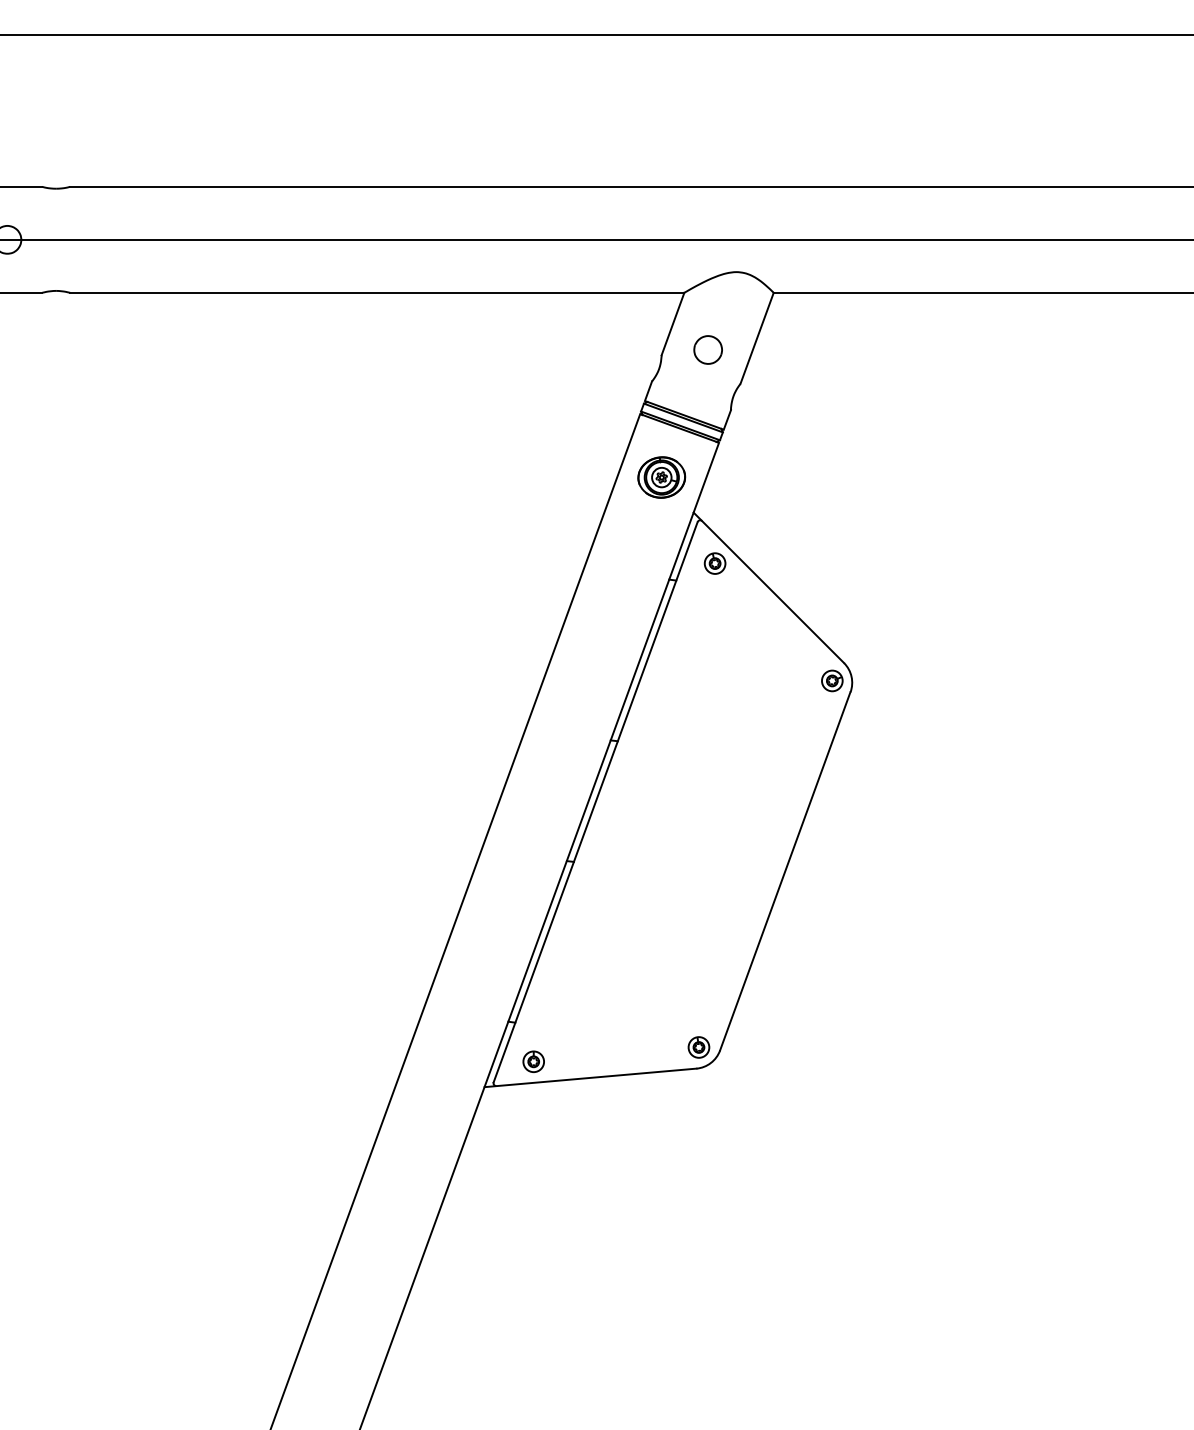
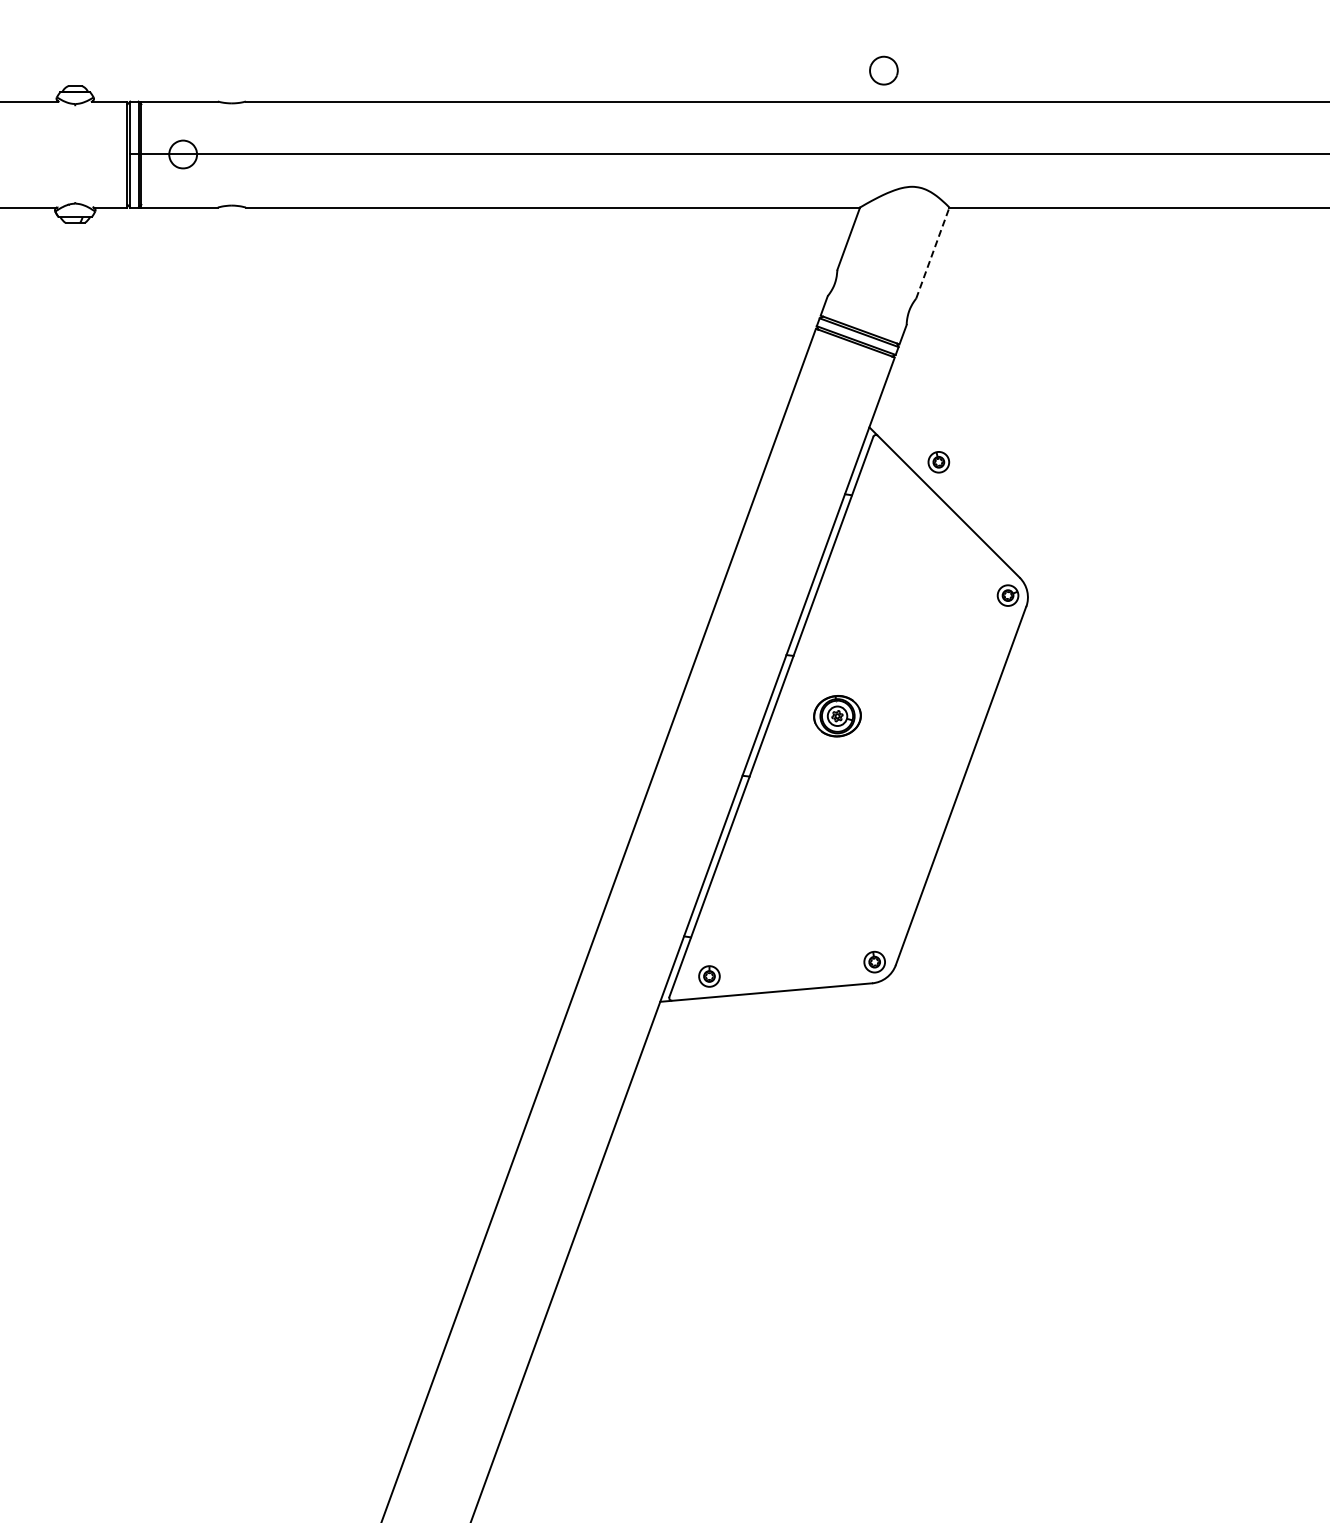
line: (756, 338) -> (932, 253), solid -> dashed
part: (707, 349) -> (883, 70), moved
part: (661, 477) -> (837, 716), moved
part: (714, 563) -> (938, 462), moved

